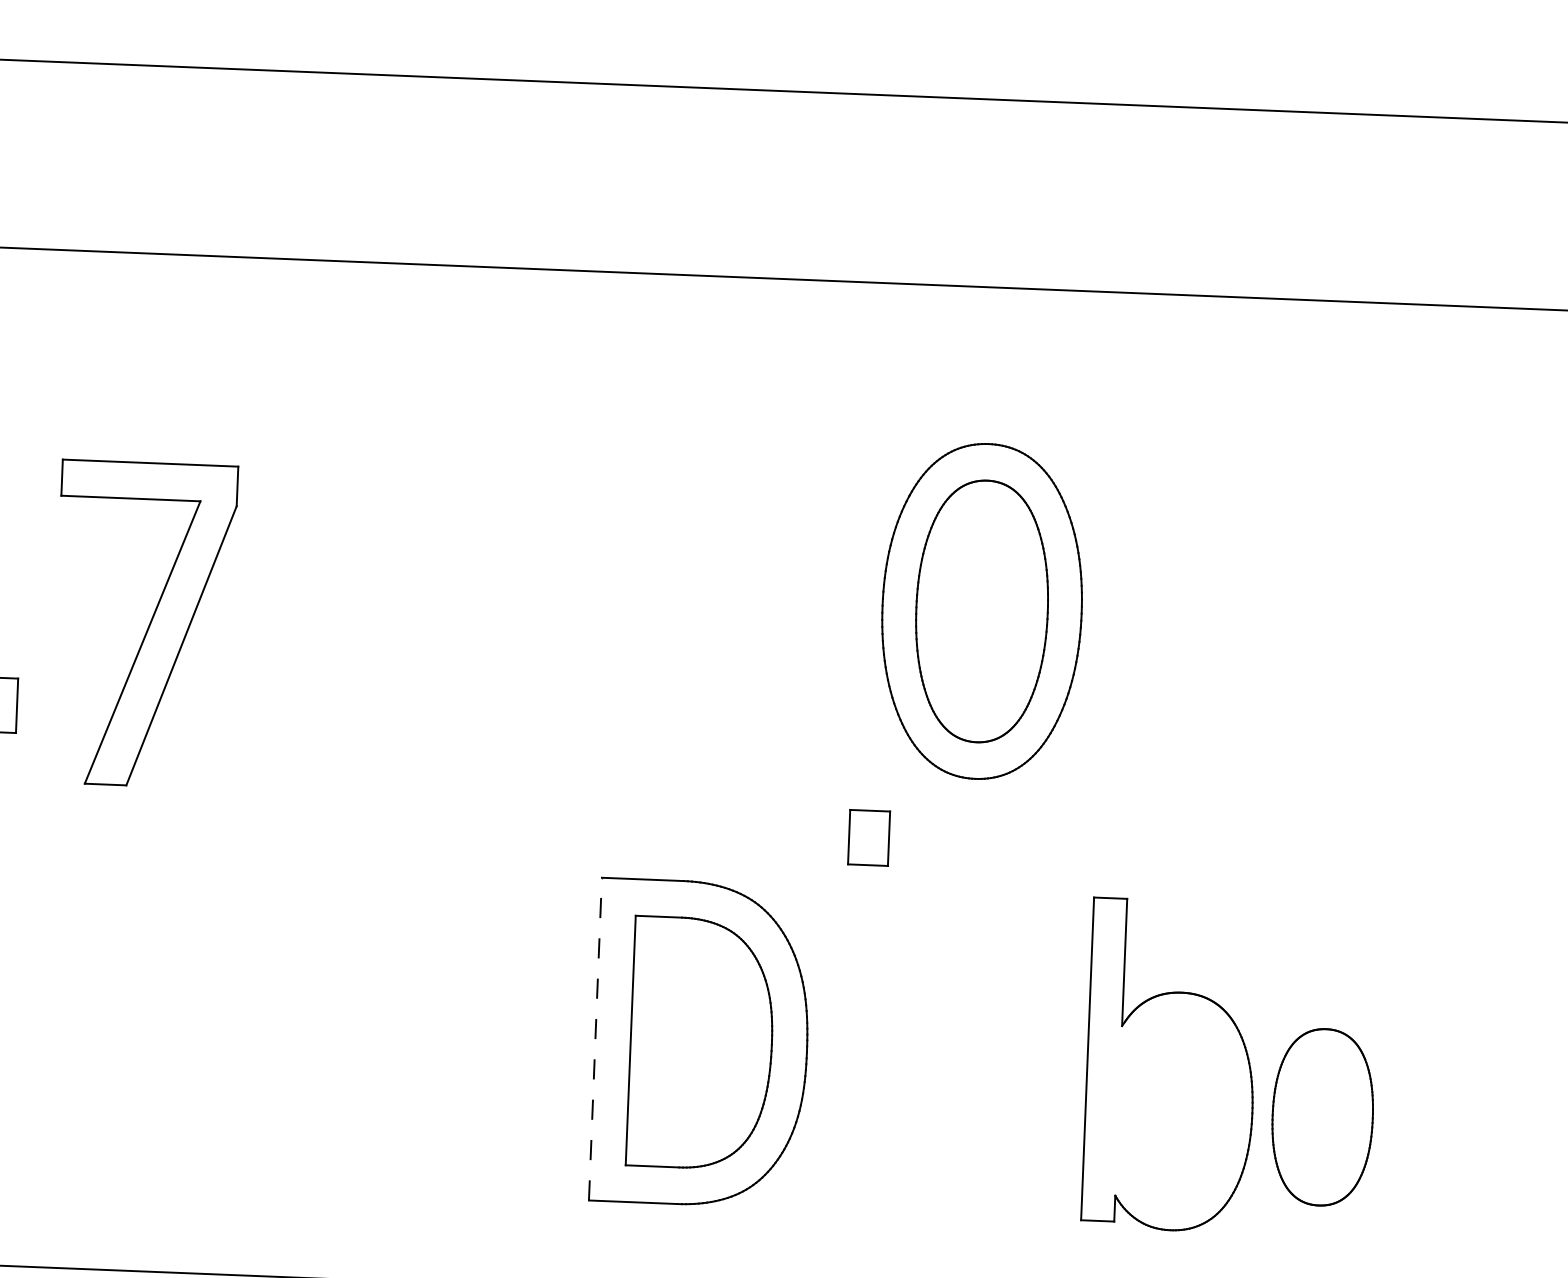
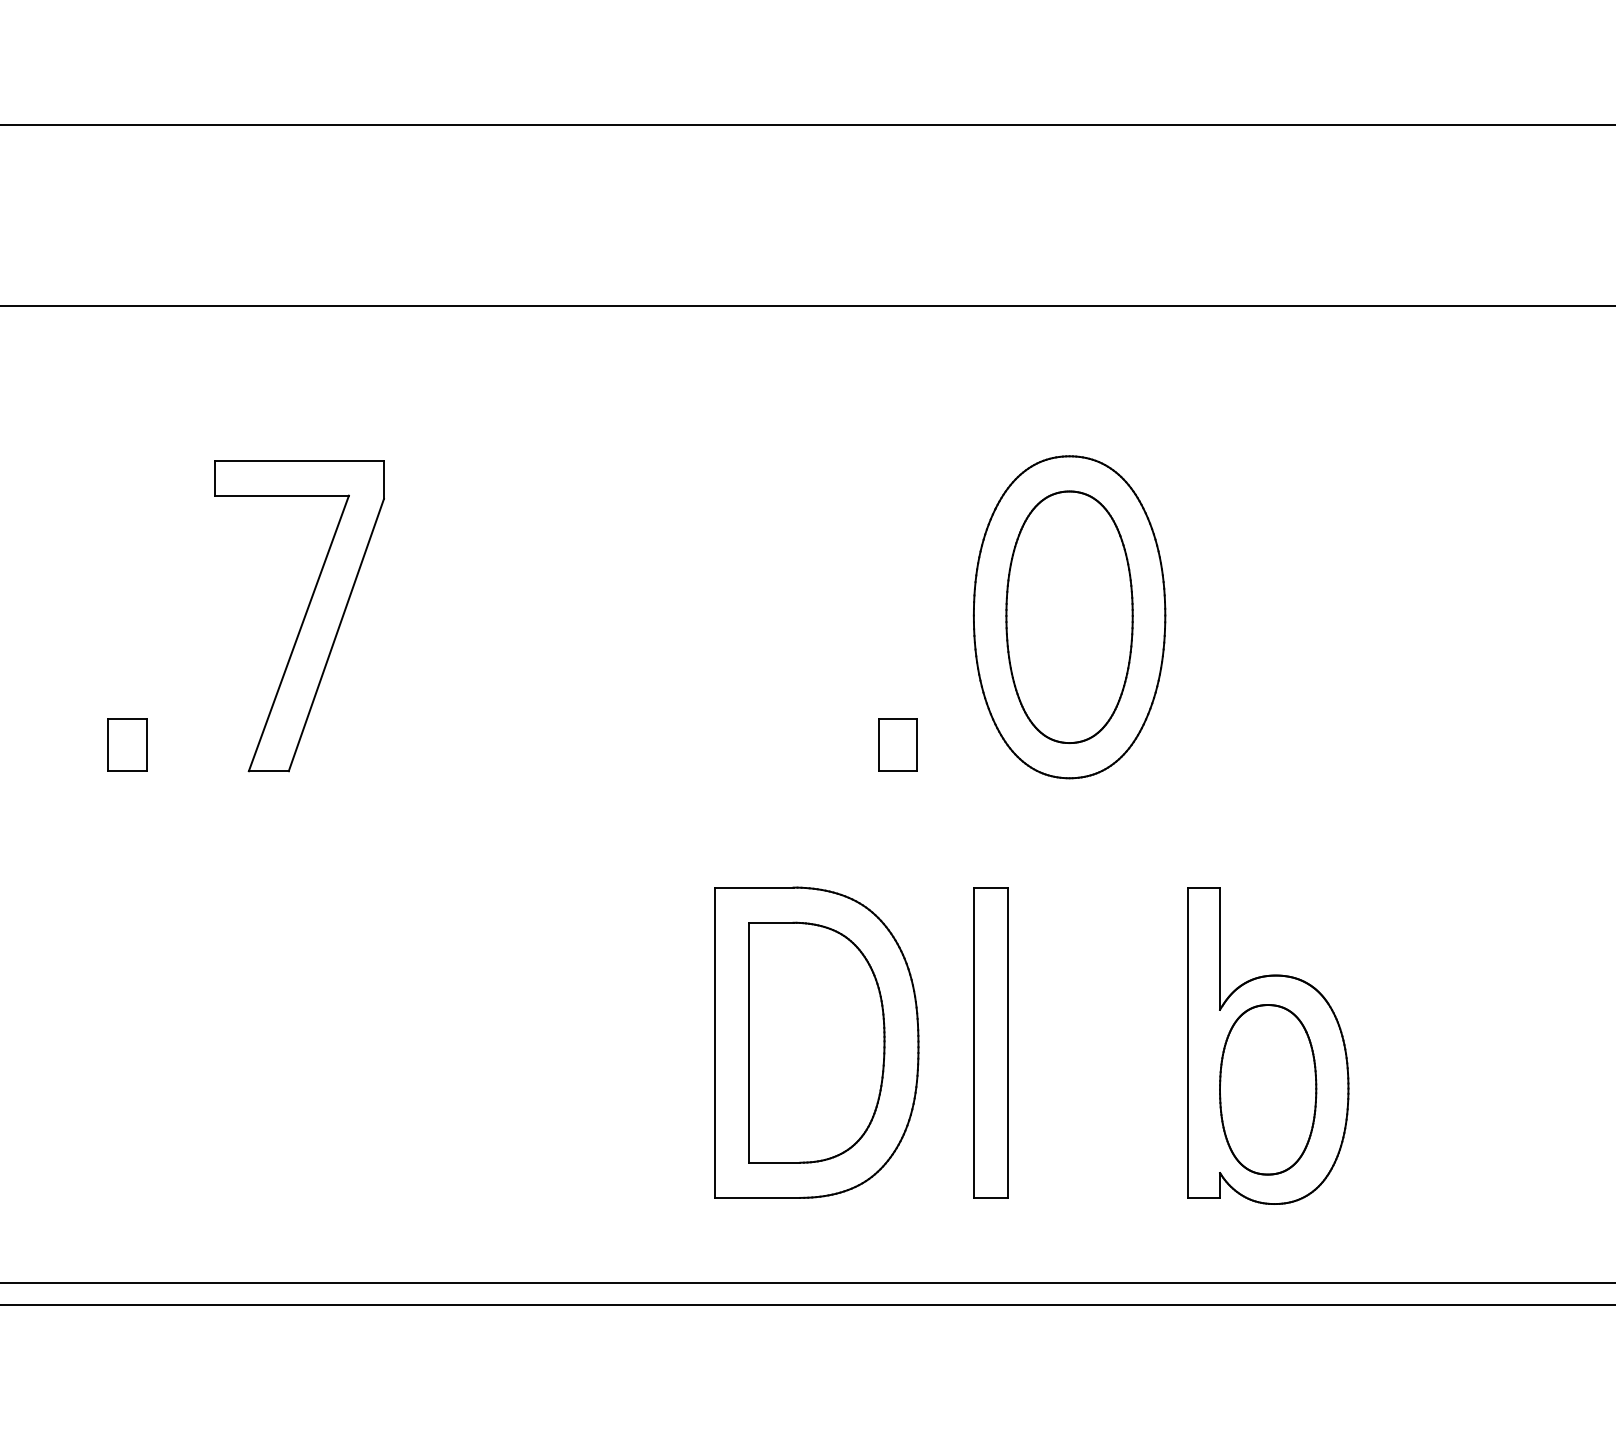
part: (143, 624) -> (299, 616), moved
part: (868, 837) -> (897, 744), moved
line: (595, 1038) -> (714, 1042), dashed -> solid
part: (882, 1050) -> (990, 1042), added
part: (1323, 1117) -> (1268, 1089), moved

